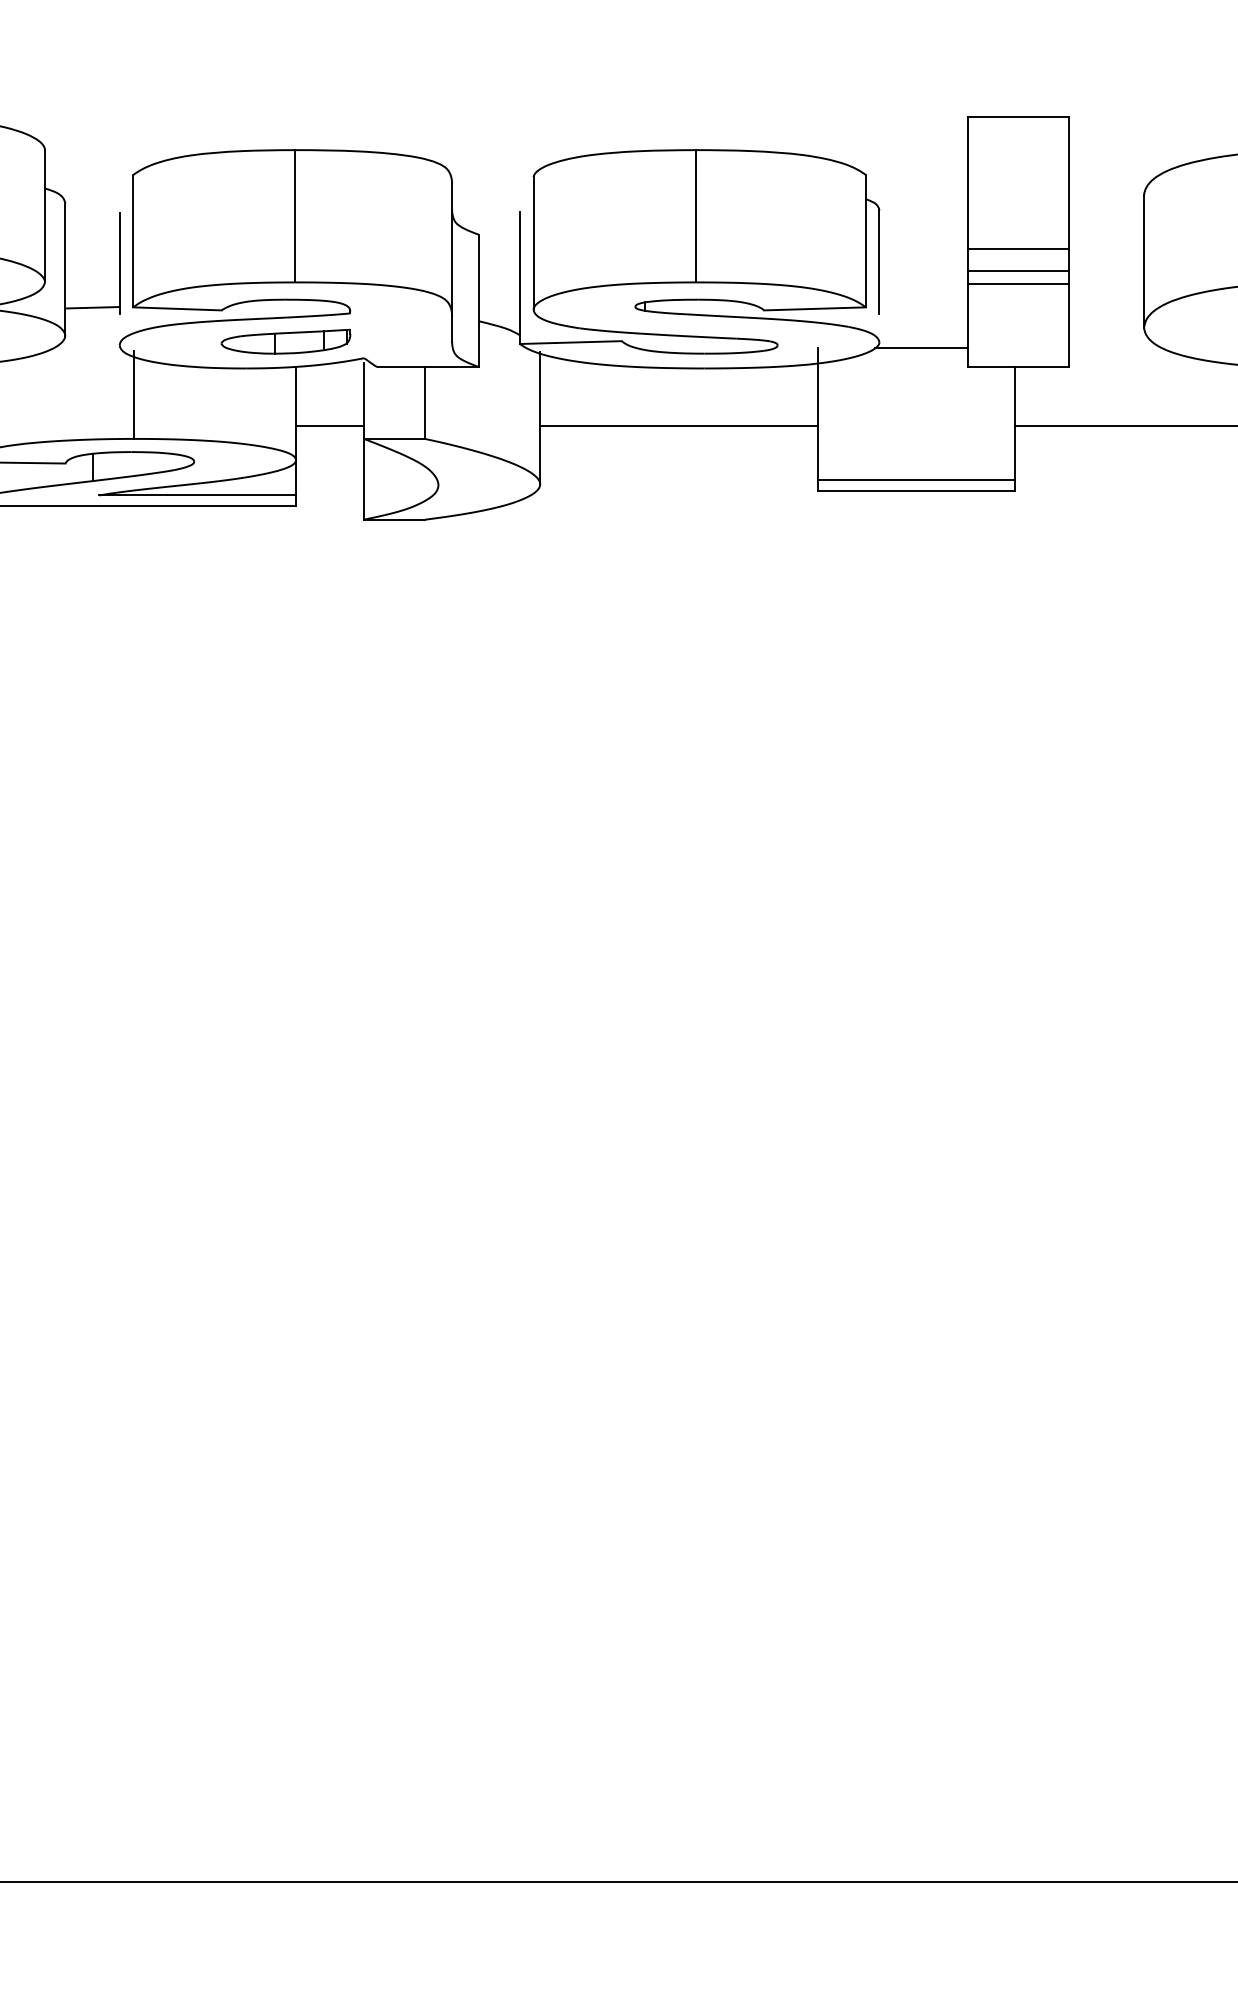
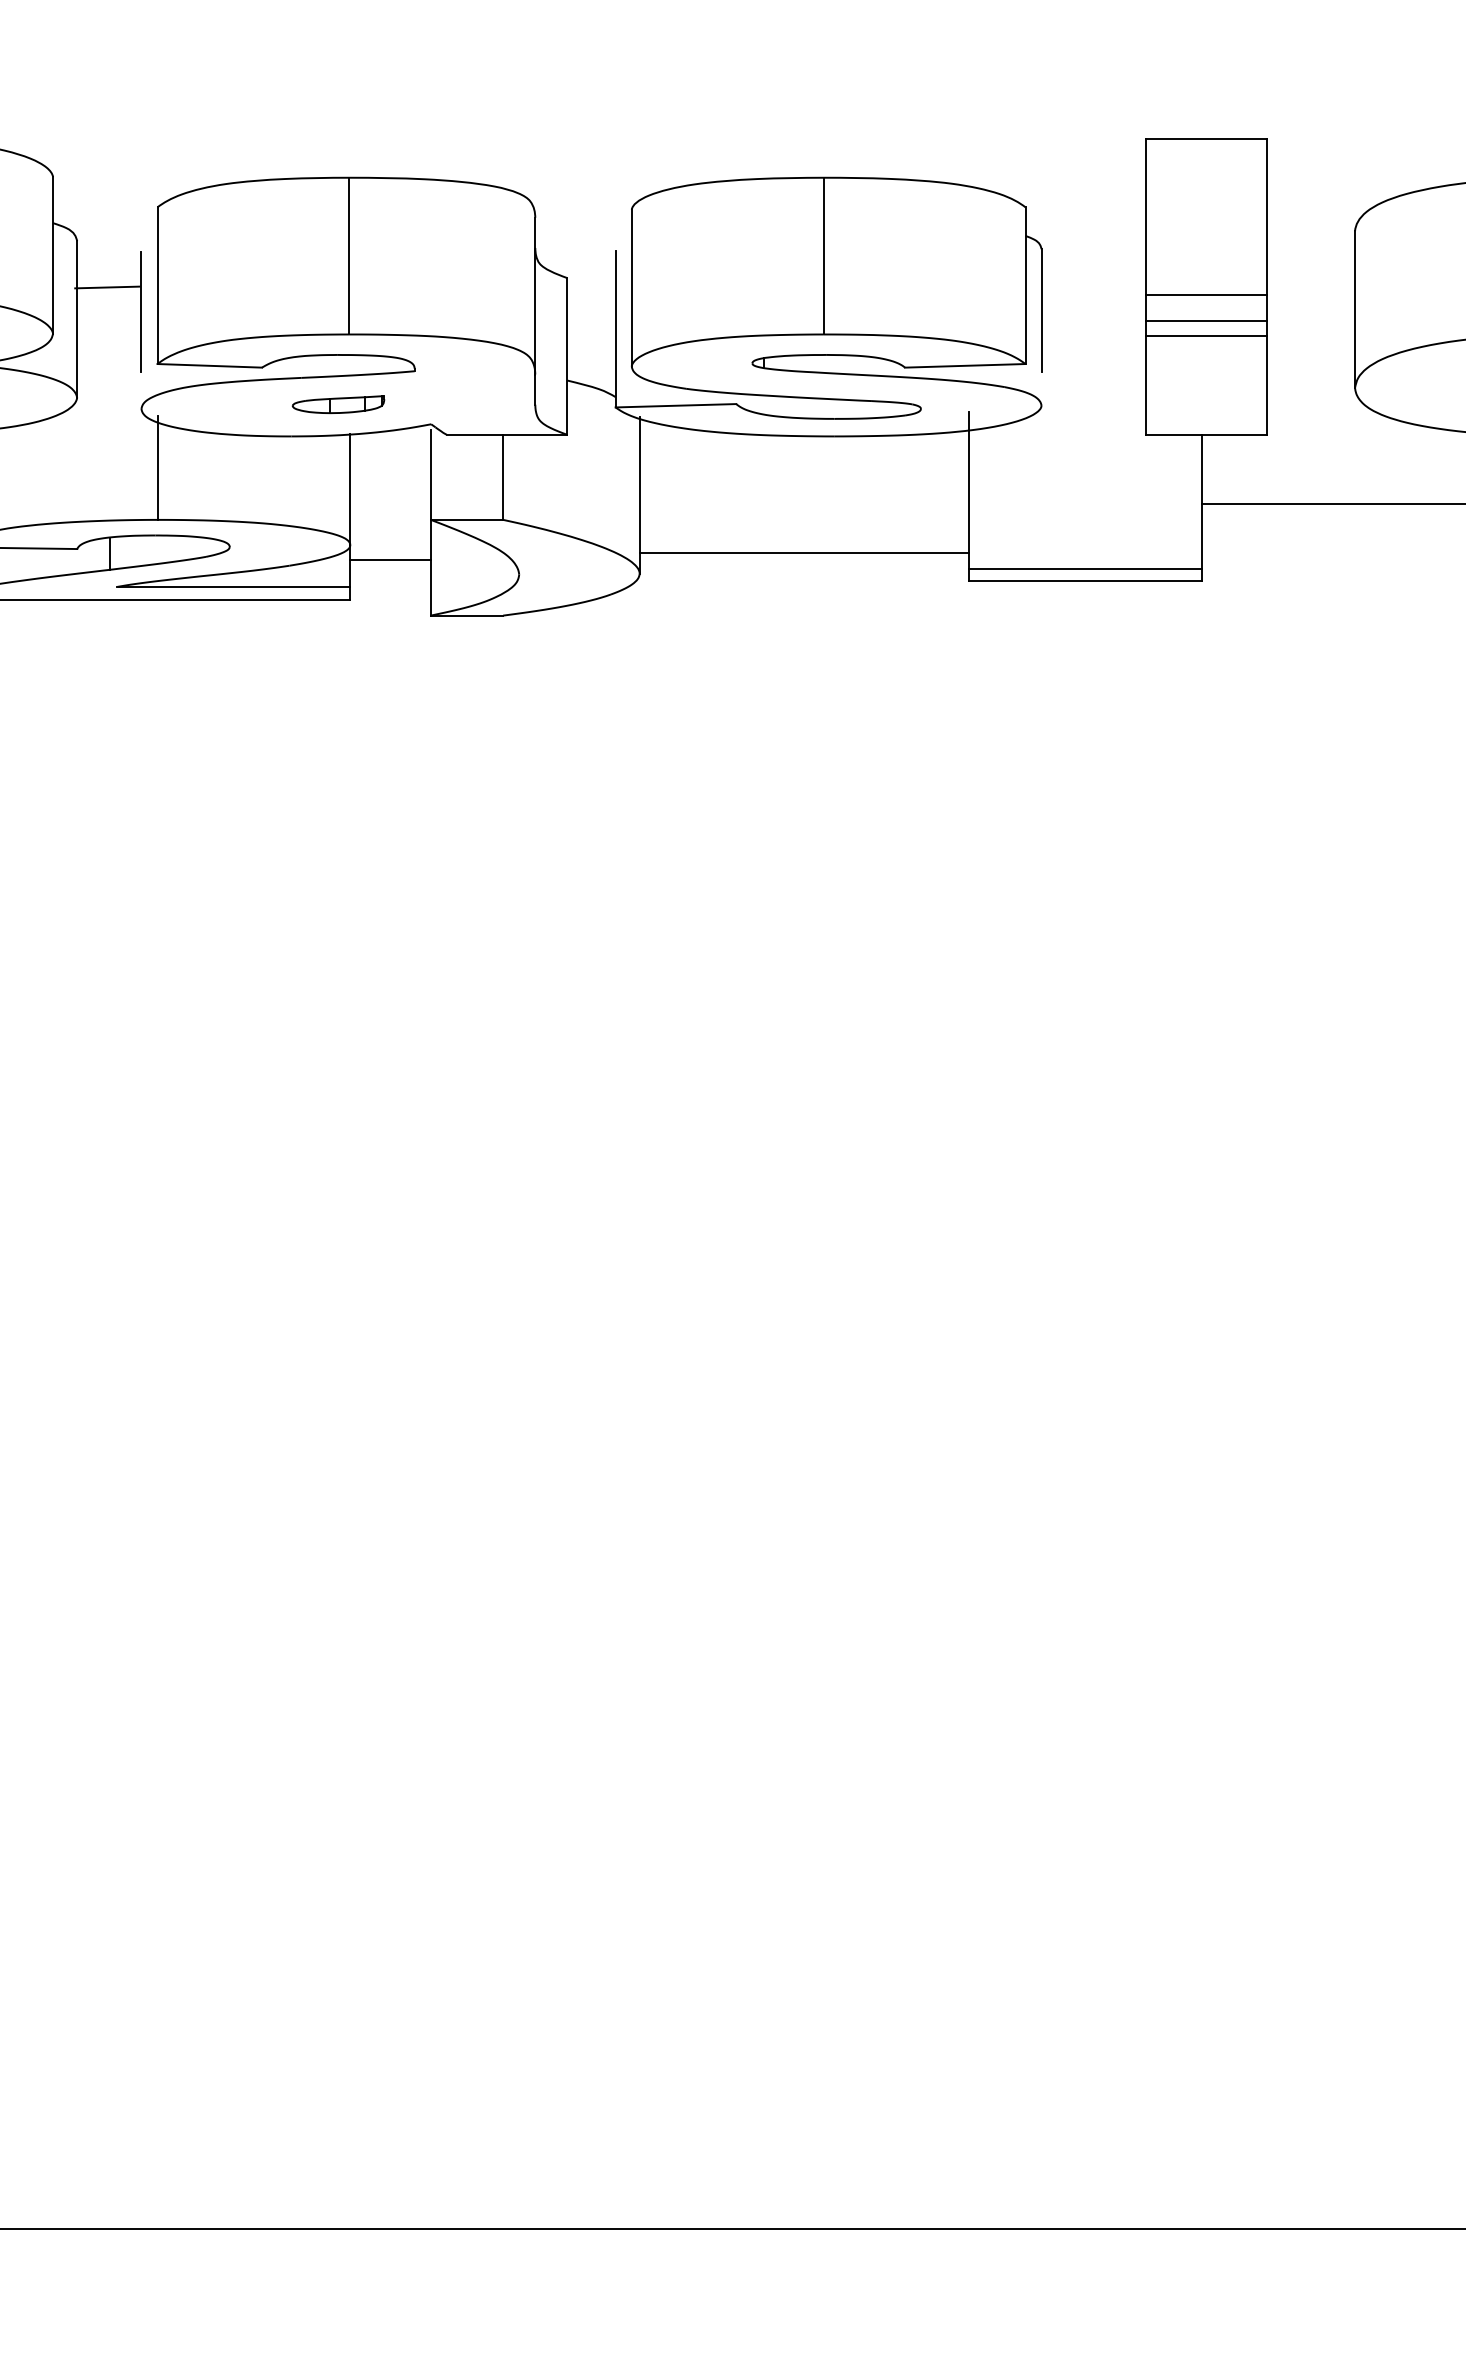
line: (92, 307) -> (107, 287), moved
part: (286, 341) -> (338, 404), size x0.6
line: (921, 348) -> (1091, 412), removed
line: (329, 425) -> (390, 560), moved
line: (679, 425) -> (804, 553), moved

